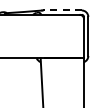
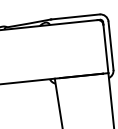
line: (62, 10) -> (75, 16), dashed -> solid

